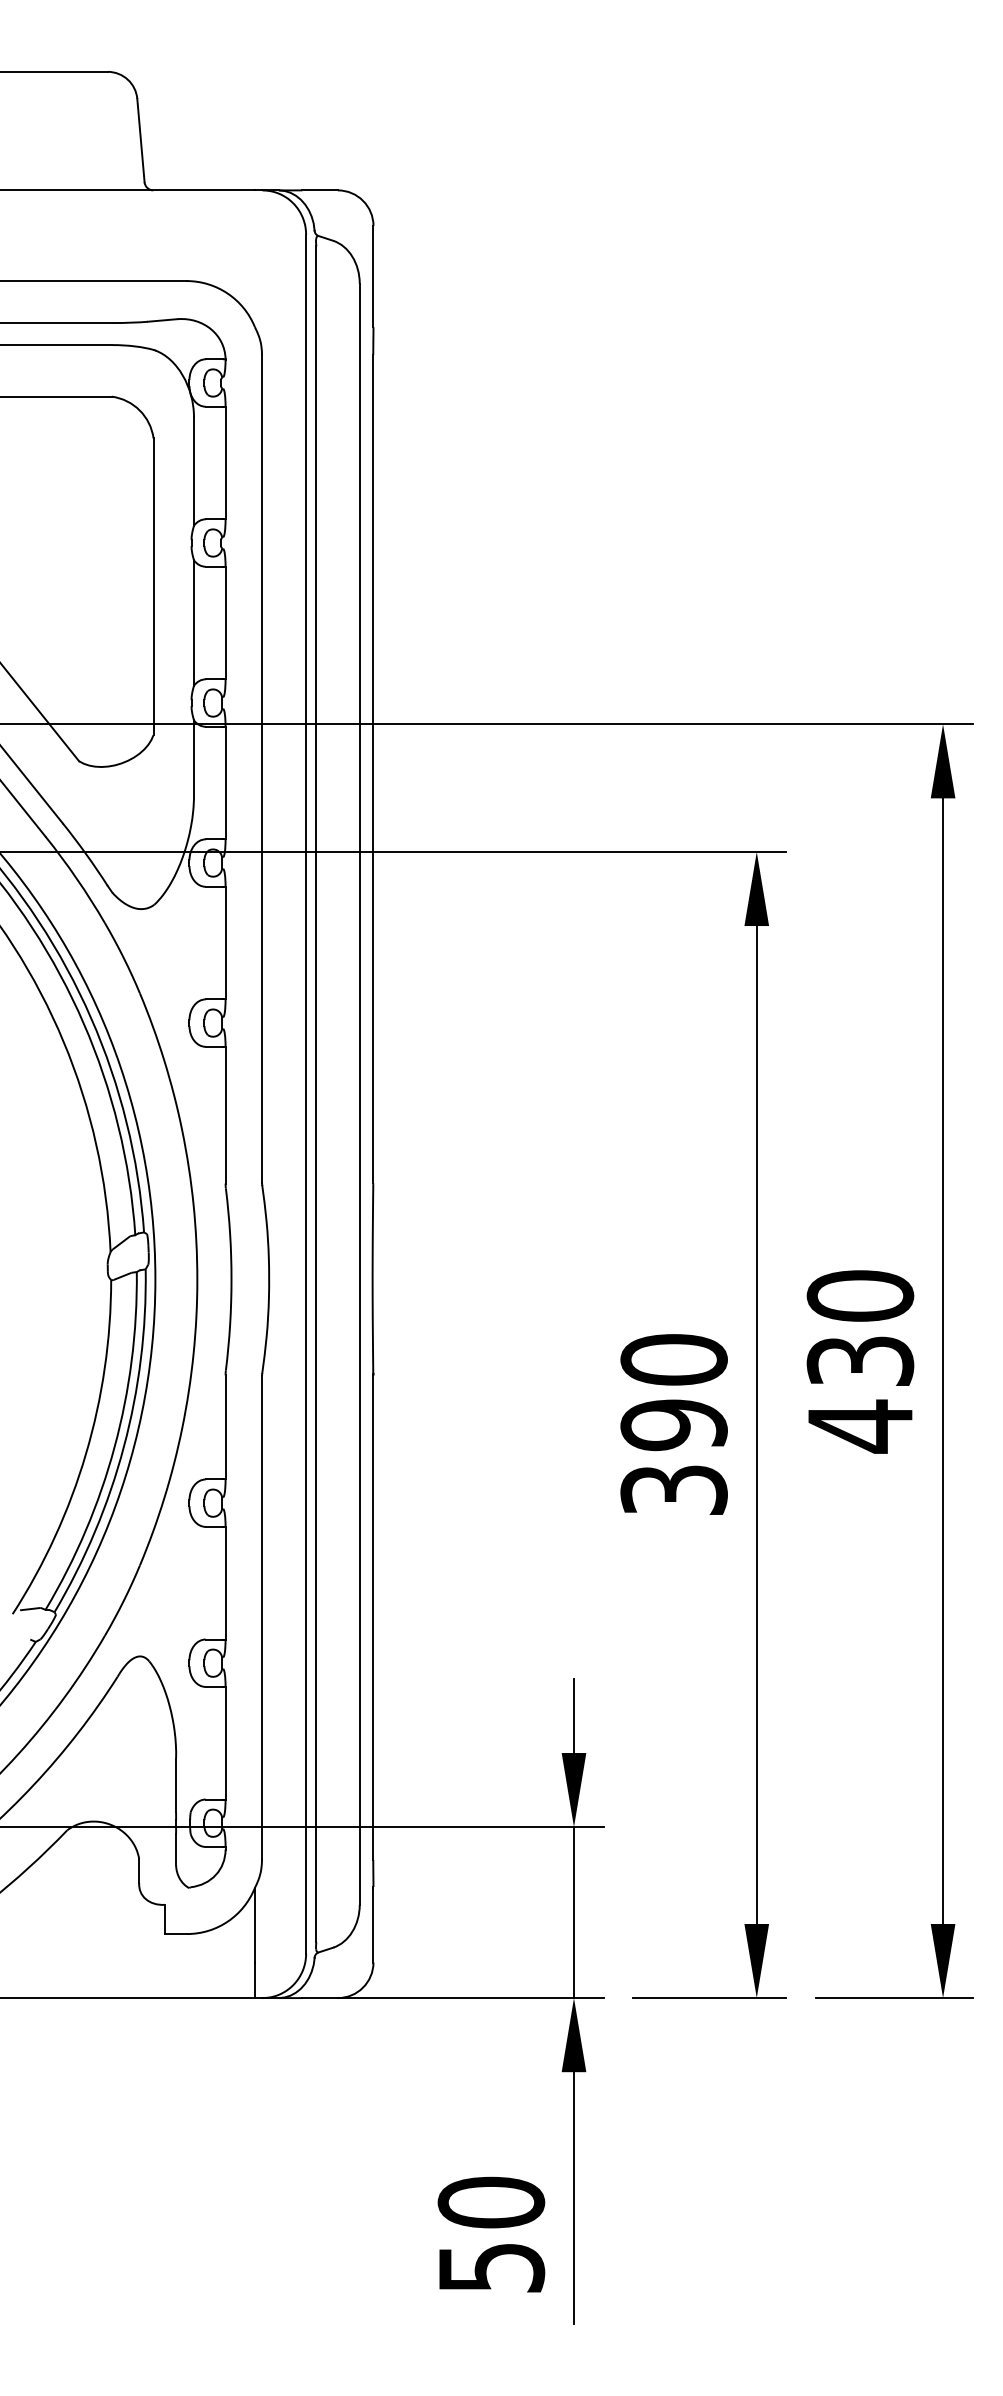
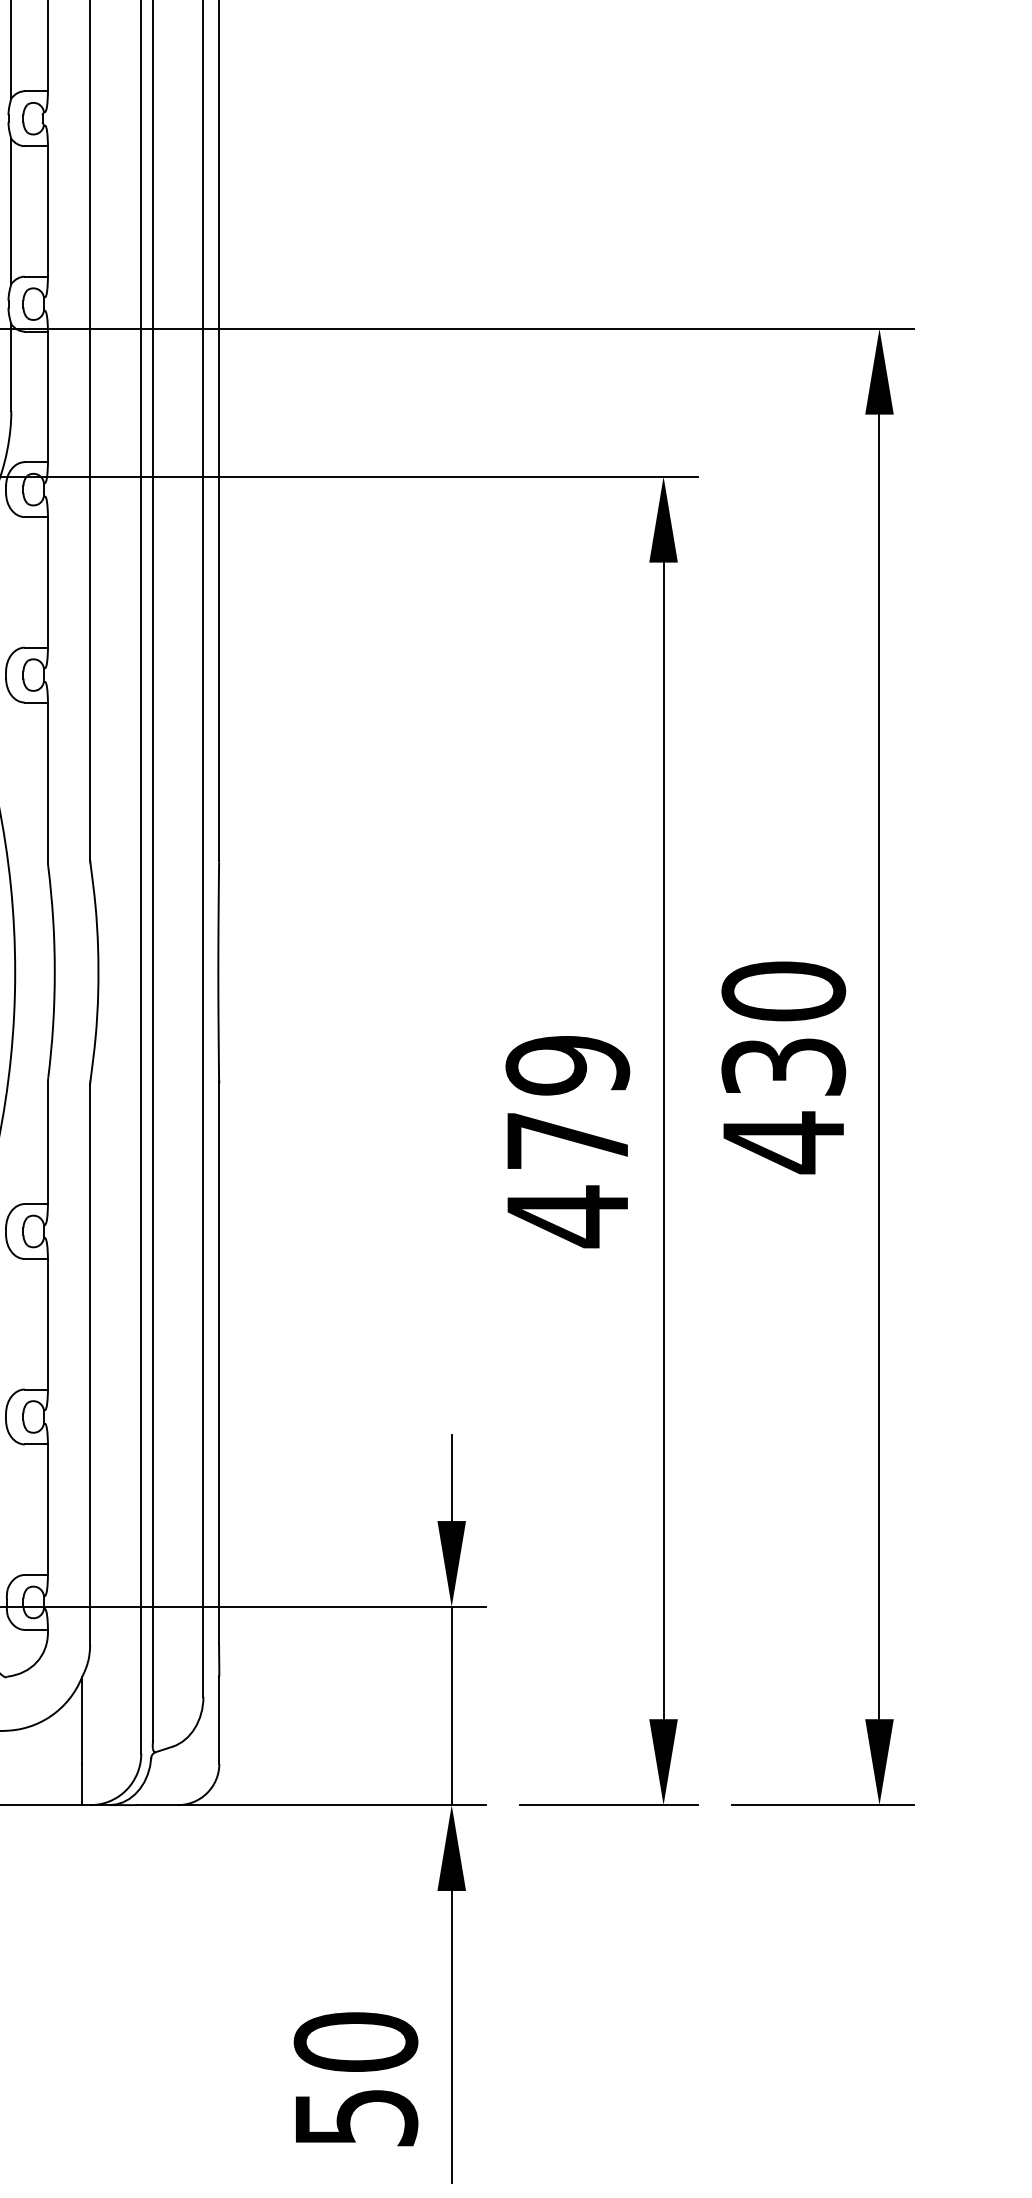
text: (673, 1425) -> (567, 1141), 390 -> 479

